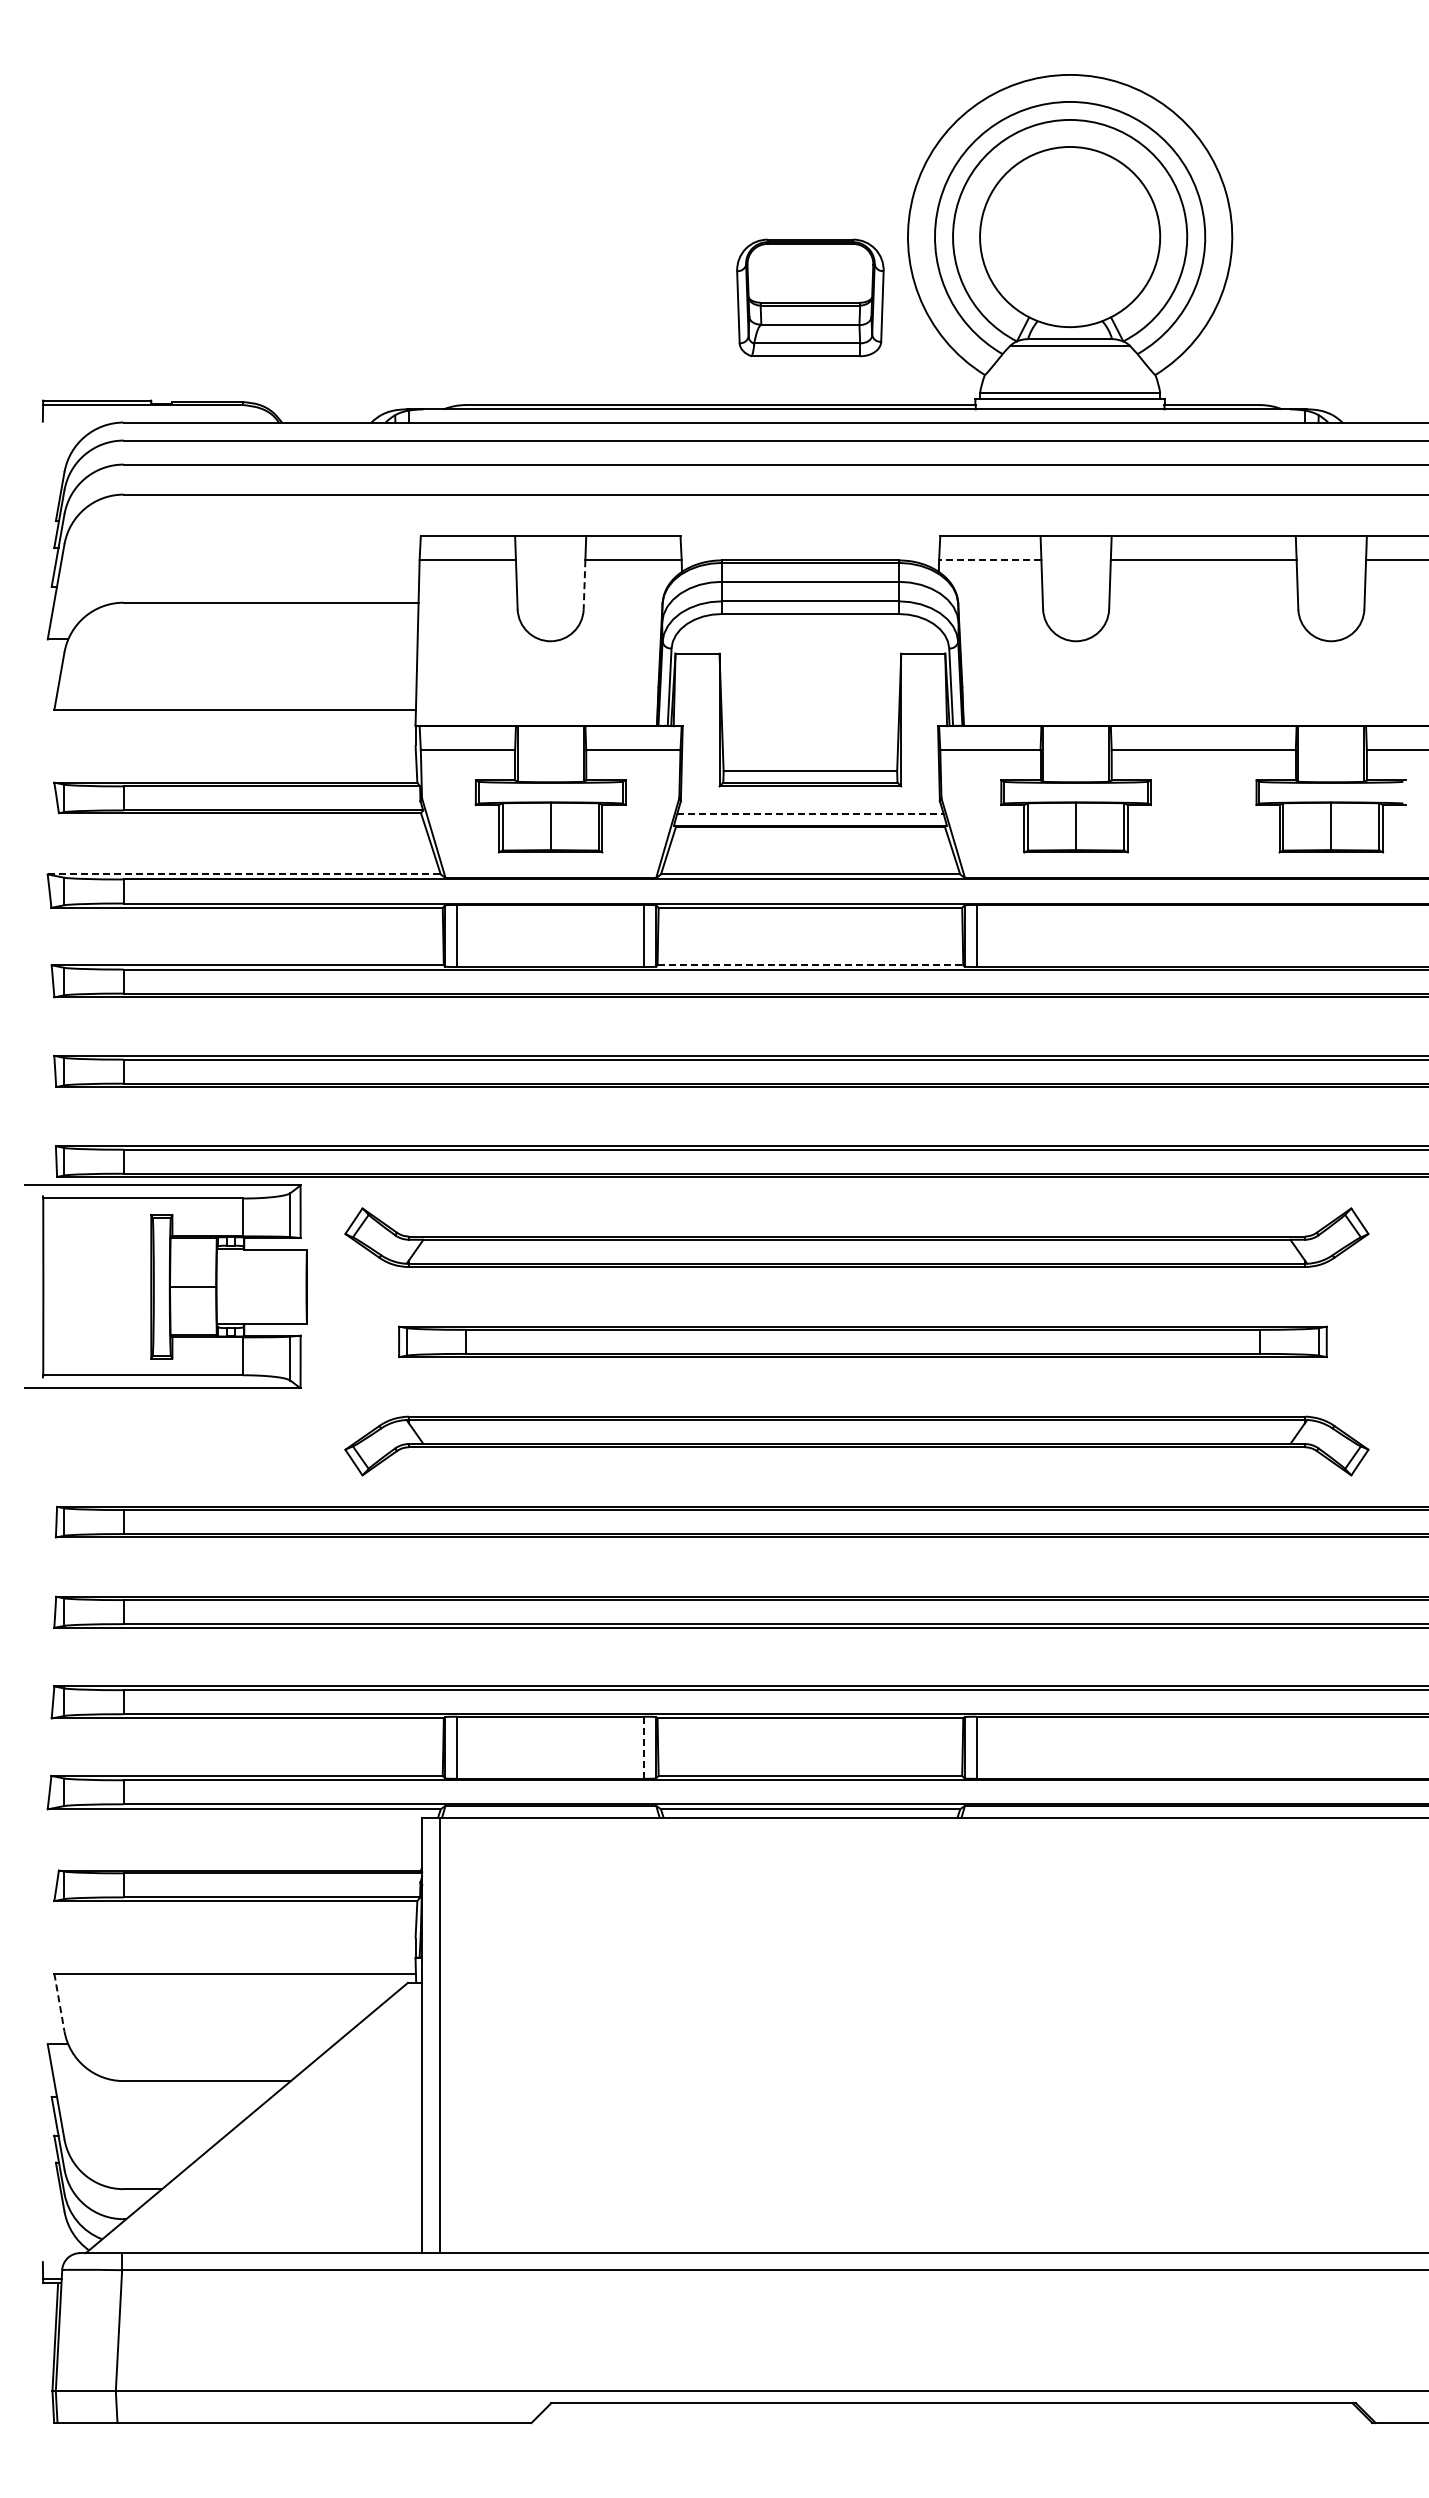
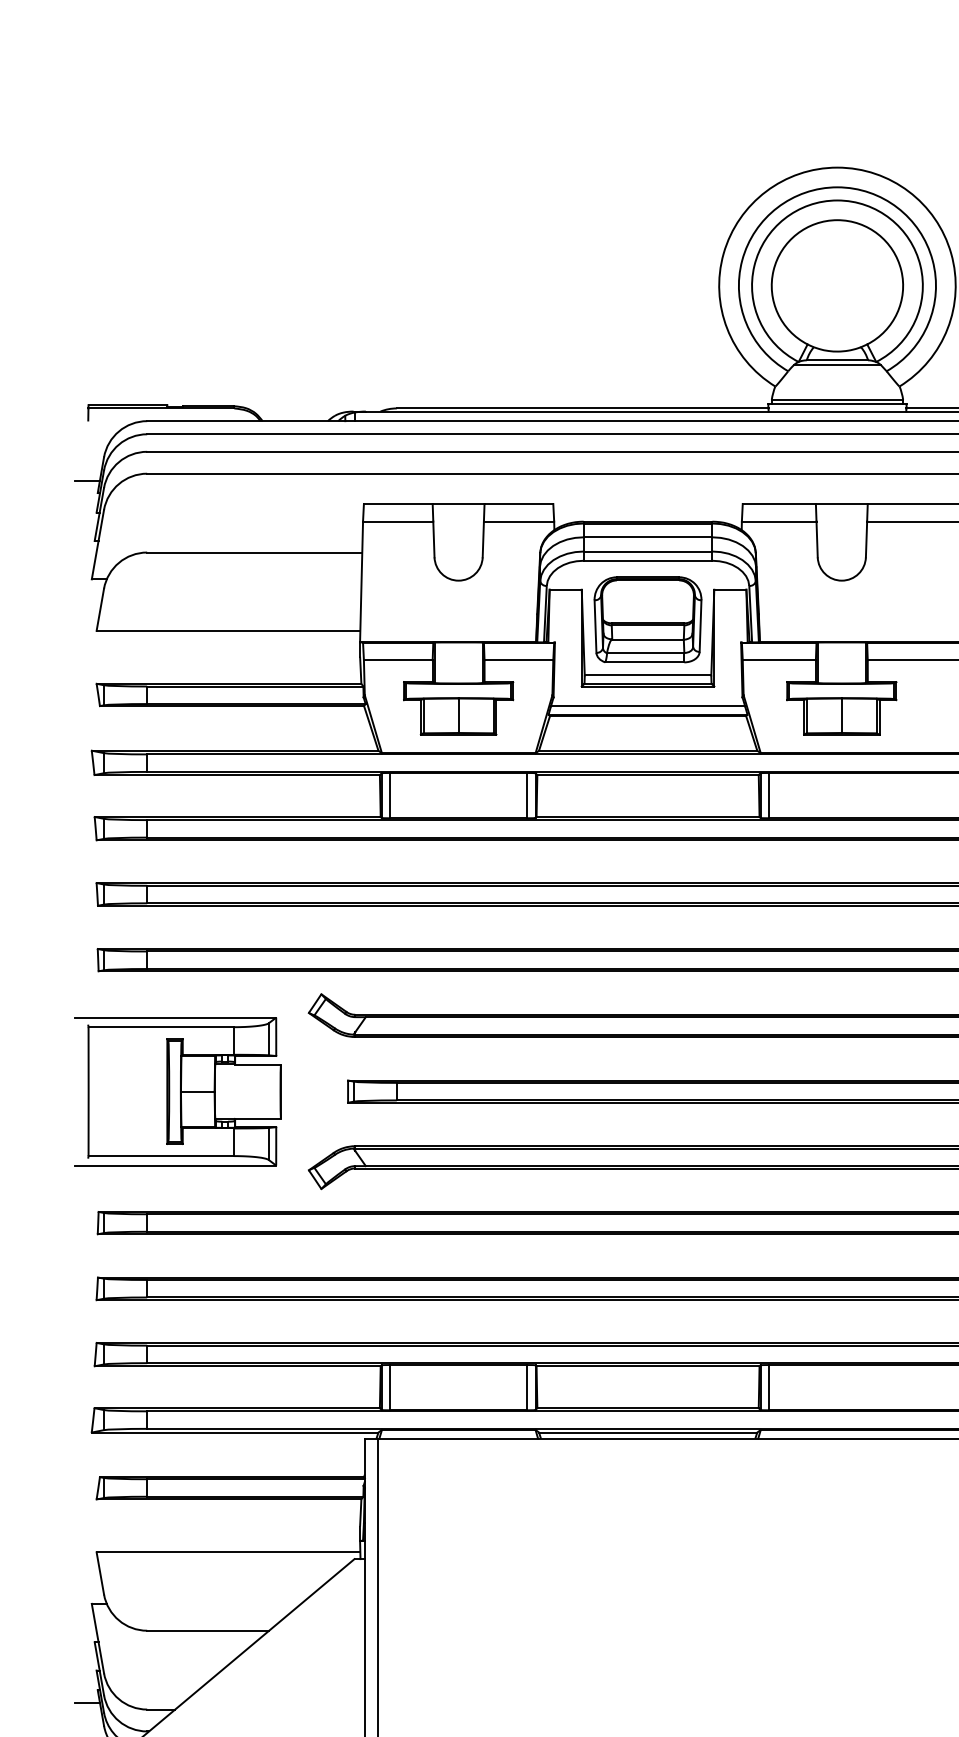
part: (810, 297) -> (648, 619), moved
line: (41, 504) -> (87, 480), added
line: (989, 560) -> (778, 521), dashed -> solid
line: (584, 584) -> (483, 539), dashed -> solid
line: (810, 813) -> (648, 706), dashed -> solid
line: (244, 874) -> (235, 750), dashed -> solid
line: (810, 965) -> (648, 817), dashed -> solid
part: (165, 1286) -> (177, 1091), moved
line: (644, 1747) -> (527, 1387), dashed -> solid
line: (59, 2003) -> (100, 1574), dashed -> solid
line: (41, 2179) -> (87, 1702), added

